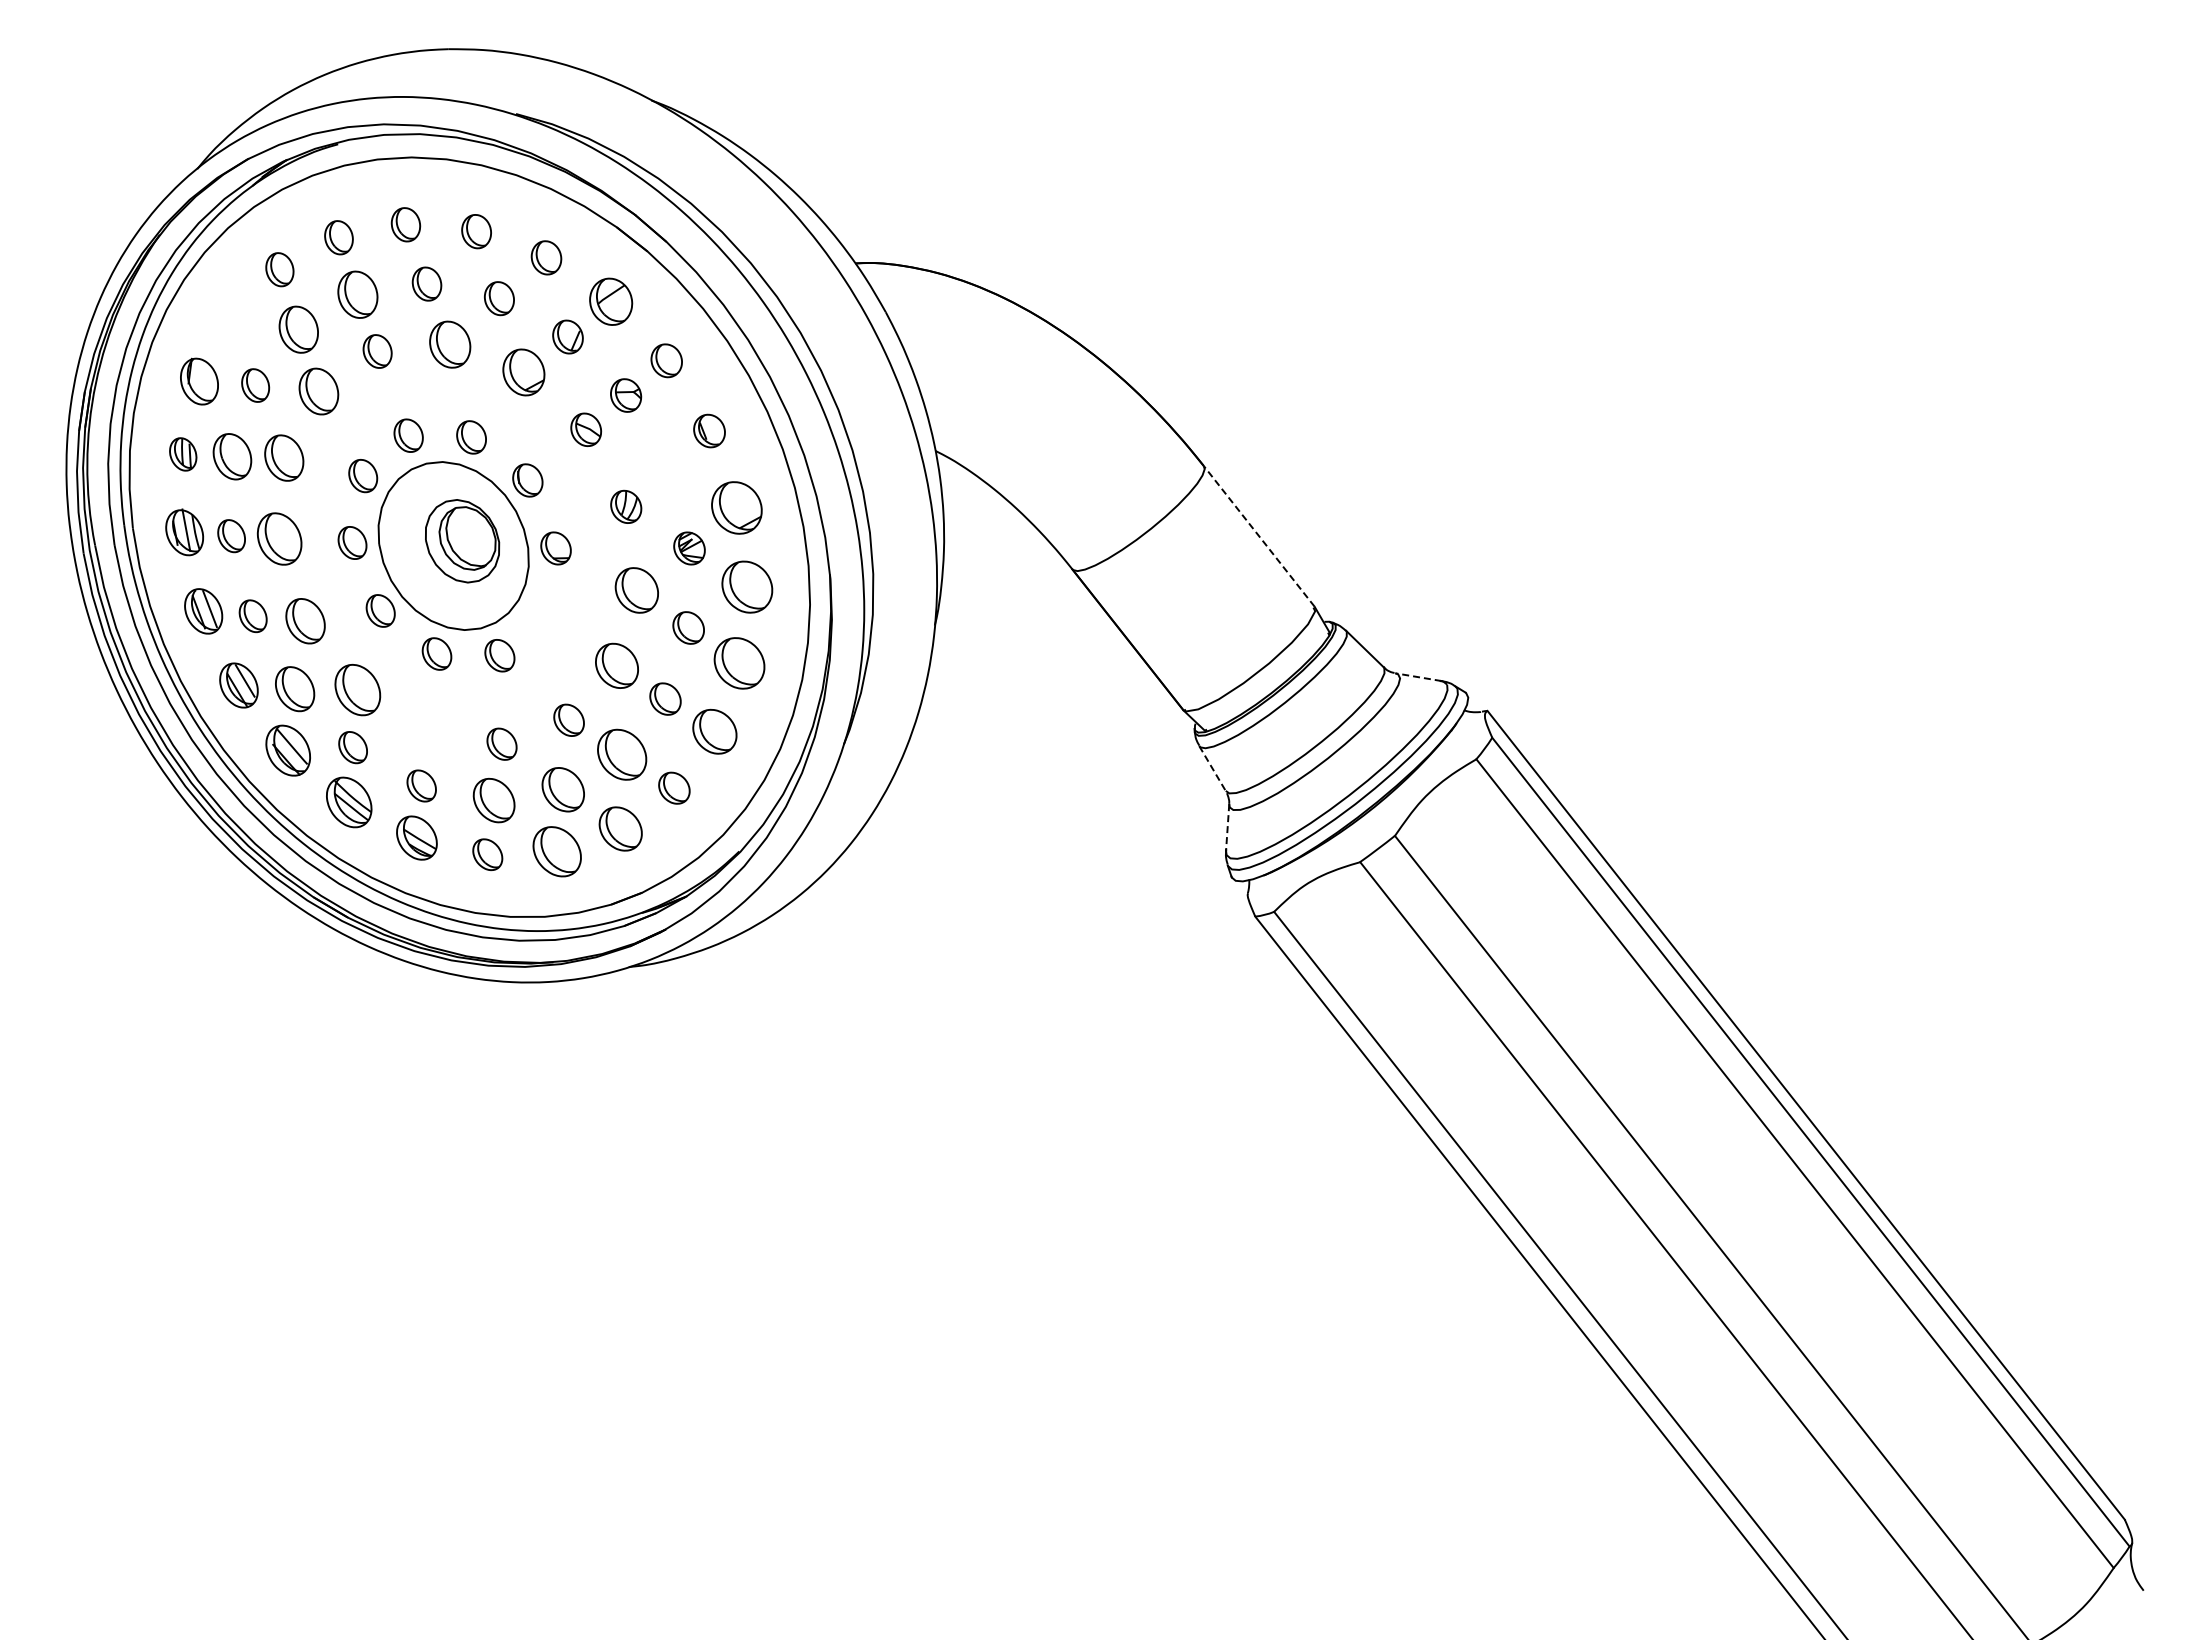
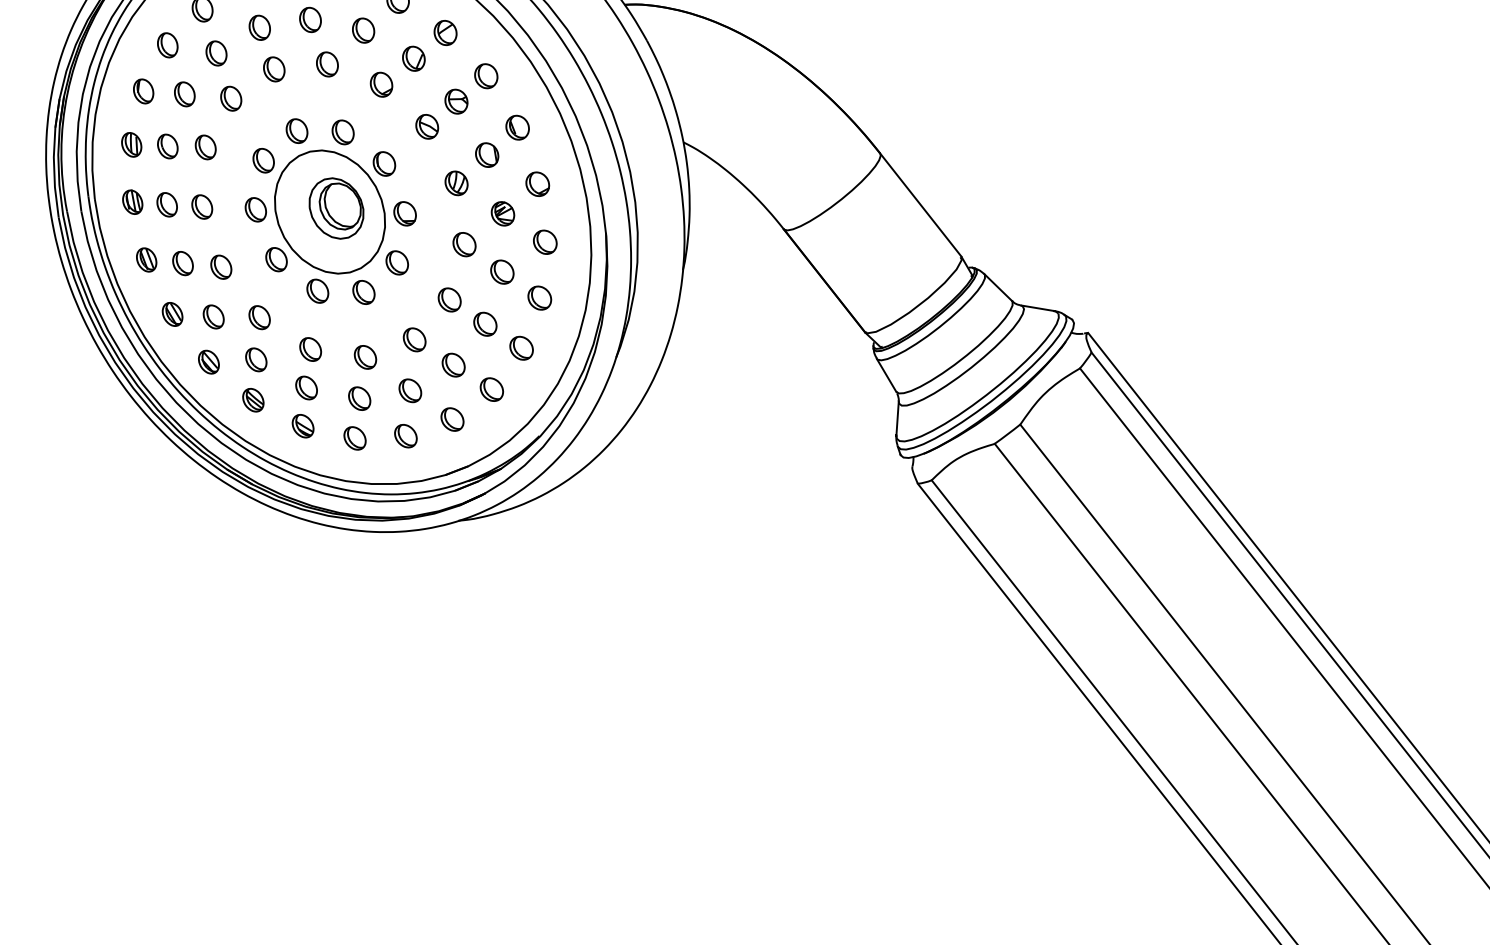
part: (357, 294) -> (259, 27), size x0.71
part: (611, 301) -> (445, 32), size x0.71
part: (232, 318) -> (167, 45), added
part: (298, 329) -> (216, 53), size x0.71
part: (449, 344) -> (326, 64), size x0.71
part: (523, 372) -> (381, 84), size x0.71
part: (199, 381) -> (143, 91), size x0.71
part: (318, 391) -> (230, 98), size x0.71
part: (232, 456) -> (167, 146), size x0.71
part: (283, 457) -> (205, 147), size x0.71
part: (667, 468) -> (486, 155), added
part: (736, 508) -> (537, 184), size x0.62
part: (184, 532) -> (132, 202), size x0.71
line: (1259, 536) -> (920, 205), dashed -> solid
part: (278, 539) -> (201, 207), size x0.62
part: (746, 587) -> (544, 242), size x0.62
part: (637, 590) -> (464, 244), size x0.71
part: (203, 611) -> (146, 260), size x0.71
part: (544, 615) -> (396, 262), added
part: (304, 621) -> (220, 267), size x0.71
part: (739, 663) -> (539, 298), size x0.62
part: (616, 665) -> (449, 299), size x0.71
line: (1418, 677) -> (1037, 308), dashed -> solid
part: (238, 685) -> (172, 314), size x0.71
part: (294, 688) -> (213, 316), size x0.71
part: (357, 689) -> (259, 317), size x0.62
part: (714, 731) -> (521, 348), size x0.71
part: (427, 733) -> (310, 349), added
part: (288, 750) -> (208, 361), size x0.62
part: (622, 754) -> (453, 364), size x0.62
line: (1212, 769) -> (886, 375), dashed -> solid
part: (562, 789) -> (409, 390), size x0.71
part: (493, 800) -> (359, 398), size x0.71
part: (348, 802) -> (252, 400), size x0.62
line: (1227, 827) -> (897, 418), dashed -> solid
part: (620, 828) -> (452, 419), size x0.71
part: (416, 837) -> (302, 425), size x0.71
part: (556, 851) -> (405, 436), size x0.62

